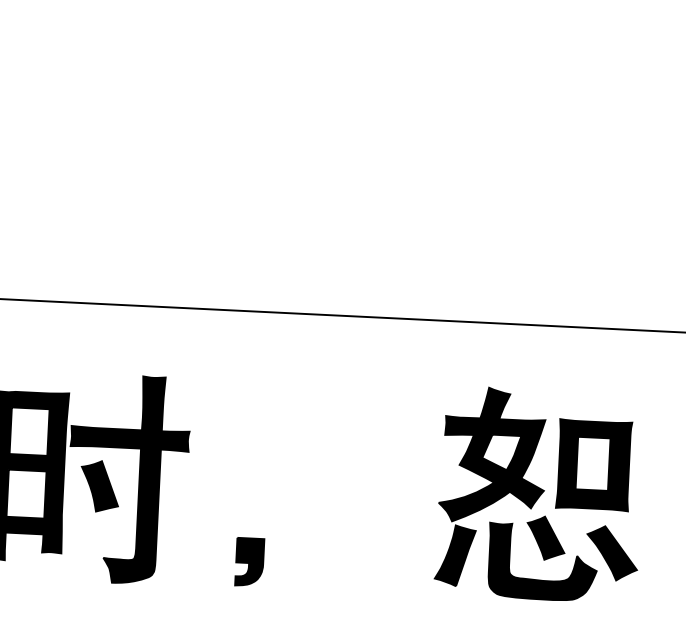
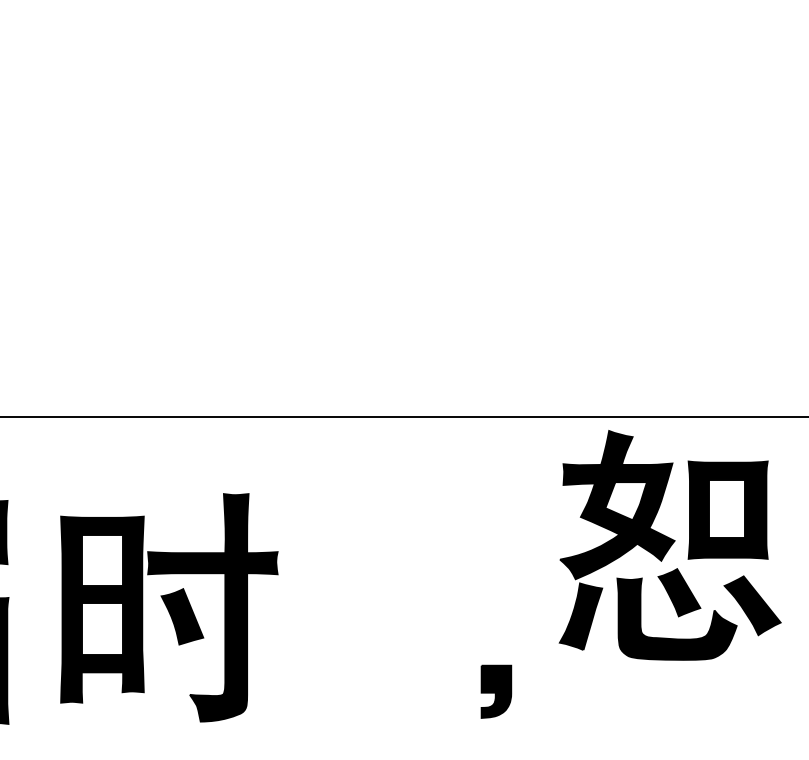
part: (539, 494) -> (669, 545), moved
part: (249, 561) -> (496, 691), moved

